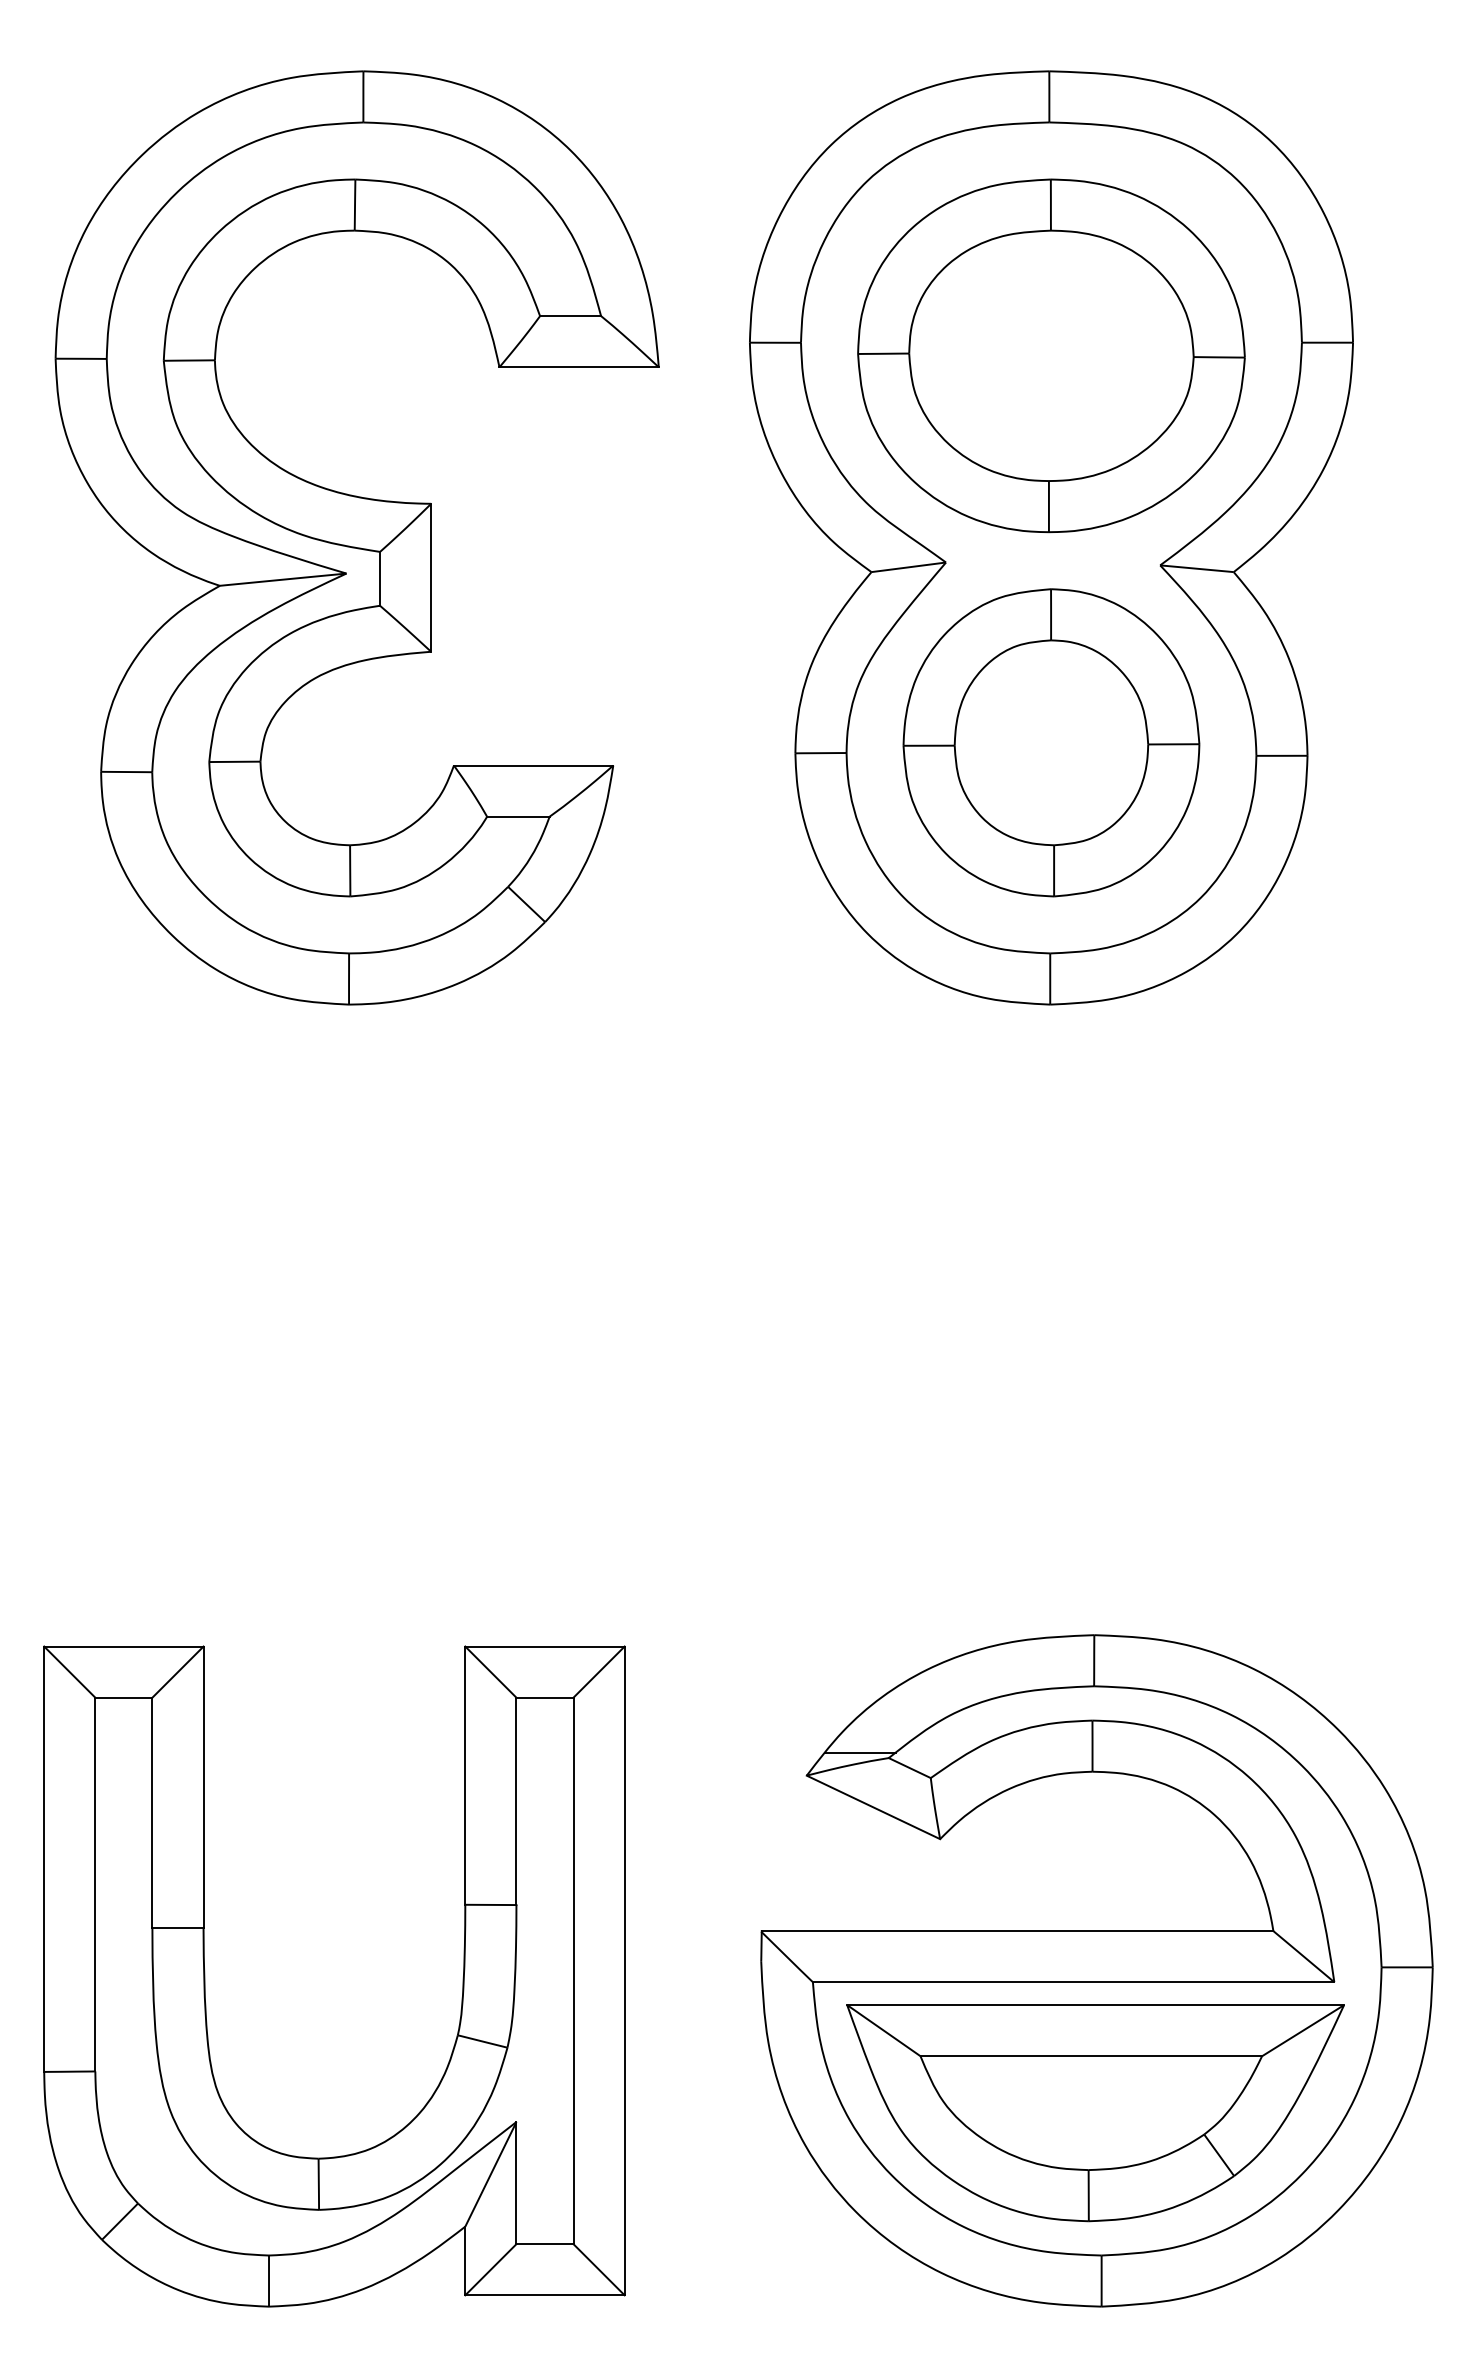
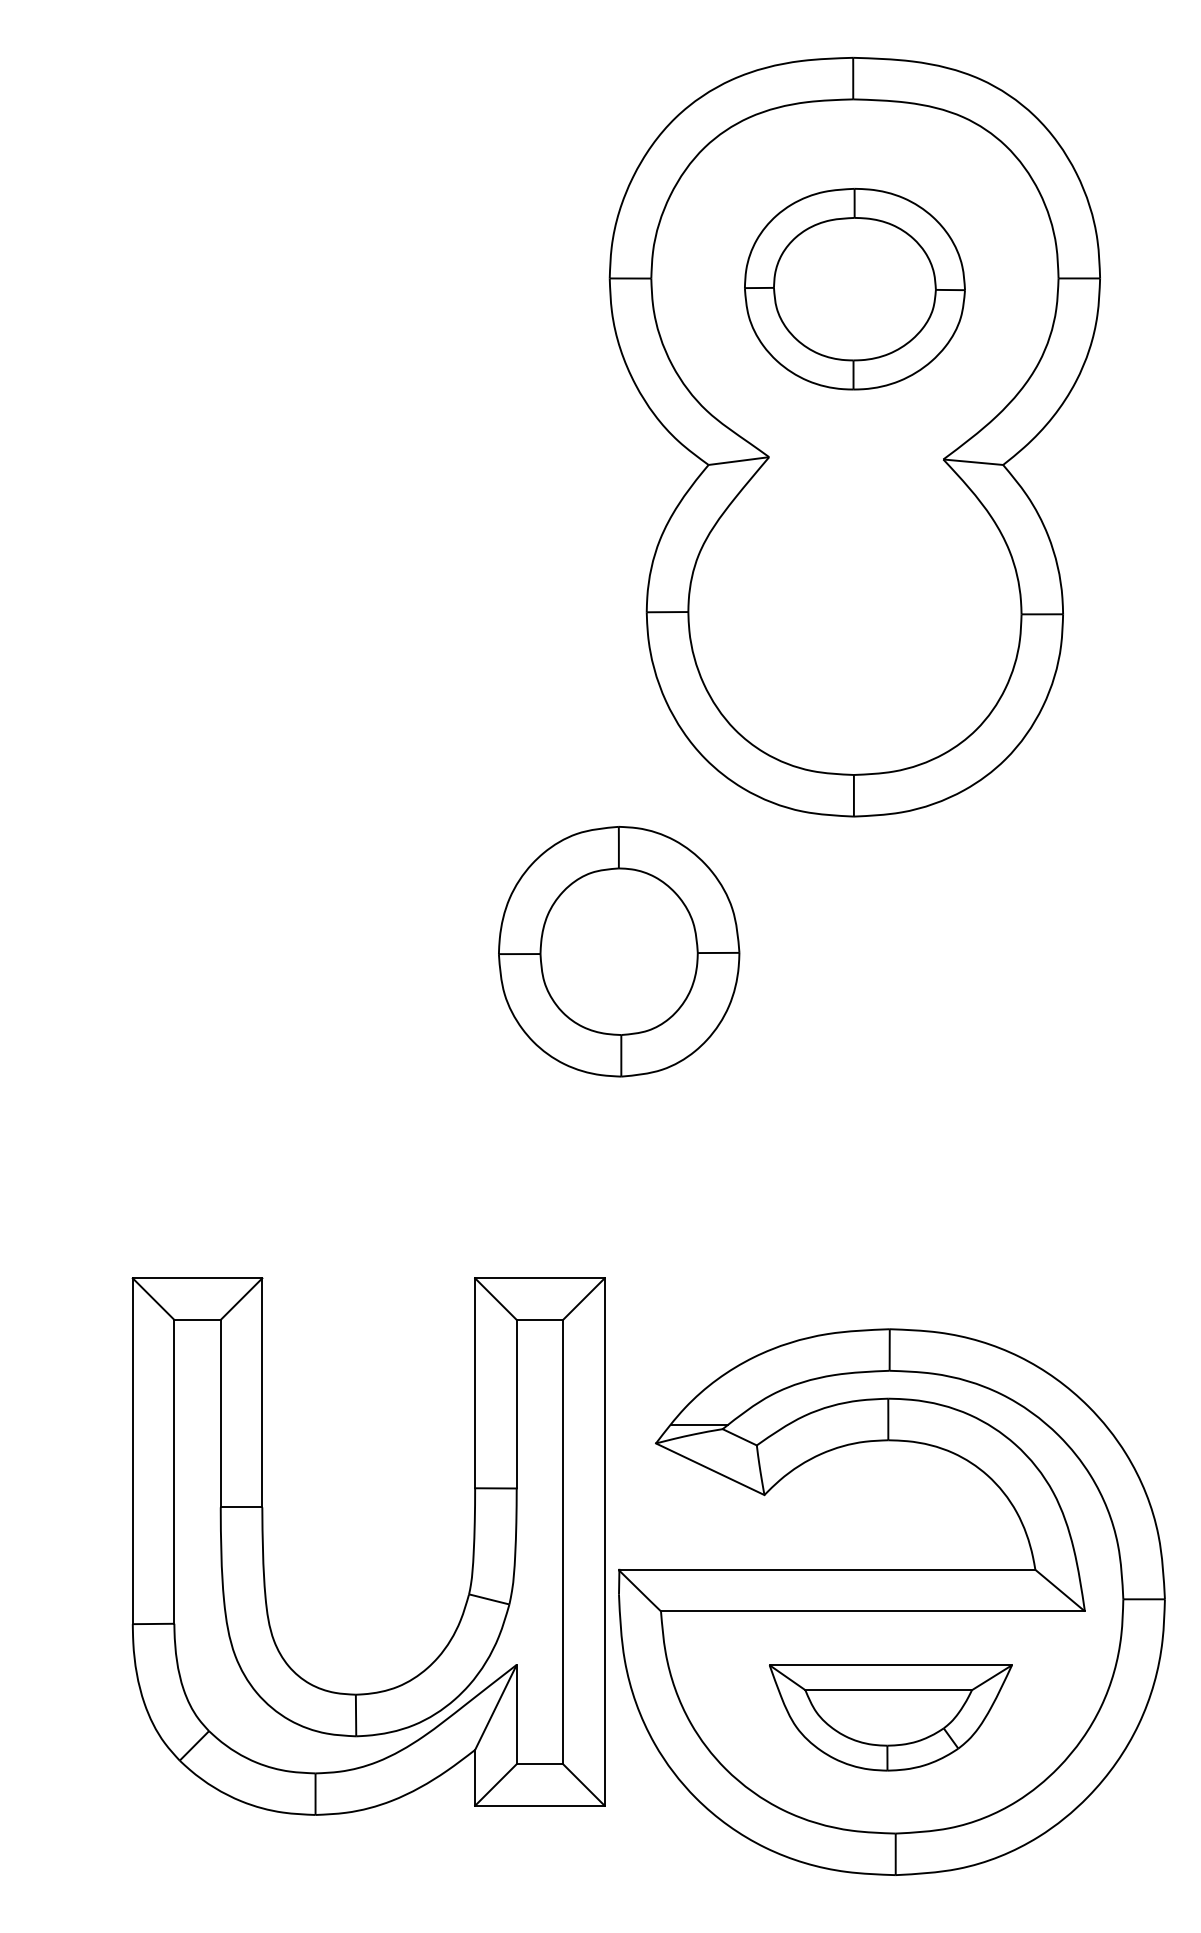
part: (1051, 355) -> (854, 288), size x0.7
part: (356, 537) -> (289, 436), removed
part: (1051, 742) -> (619, 951), moved
part: (462, 1978) -> (472, 1548), moved
part: (1095, 2113) -> (890, 1718), size x0.6

